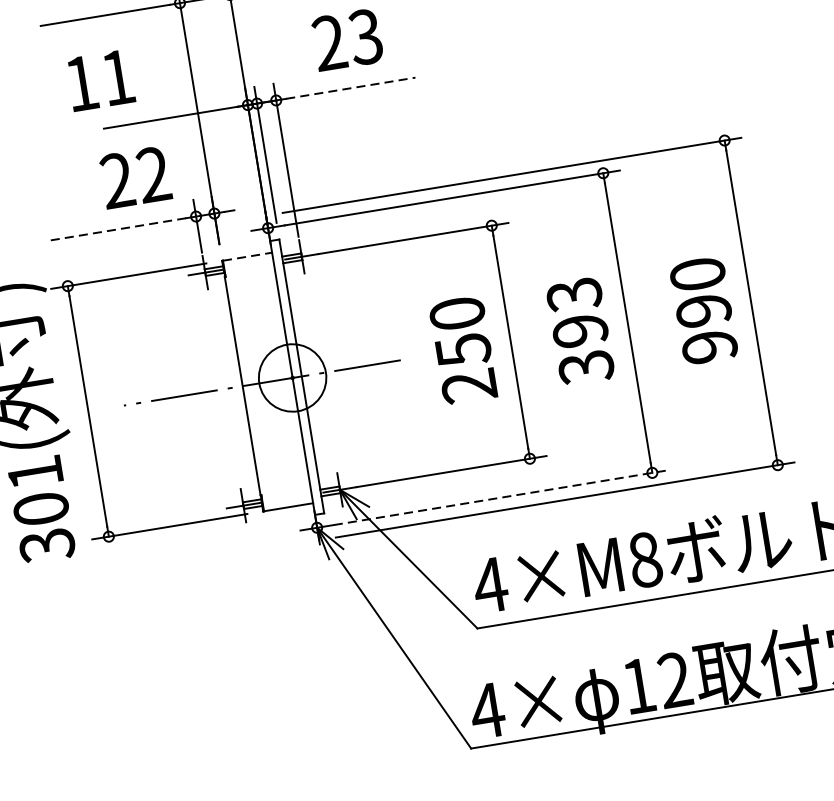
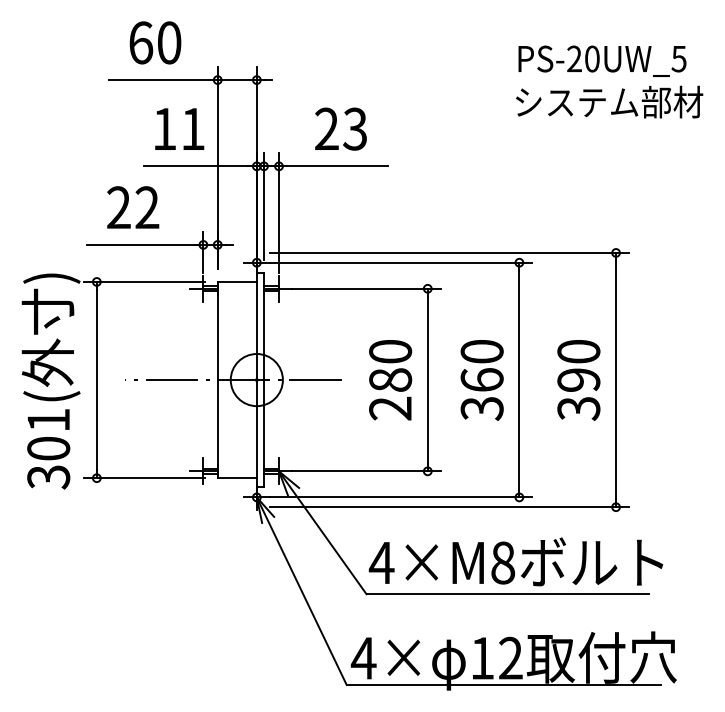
text: (100, 79) -> (179, 128), moved
line: (350, 88) -> (337, 166), dashed -> solid
text: (136, 177) -> (133, 207), moved
line: (115, 229) -> (140, 244), dashed -> solid
line: (248, 255) -> (238, 281), dashed -> solid
text: (576, 312) -> (481, 365), 393 -> 360
text: (709, 347) -> (578, 408), 990 -> 390
text: (463, 350) -> (390, 380), 250 -> 280
line: (501, 497) -> (401, 497), dashed -> solid

